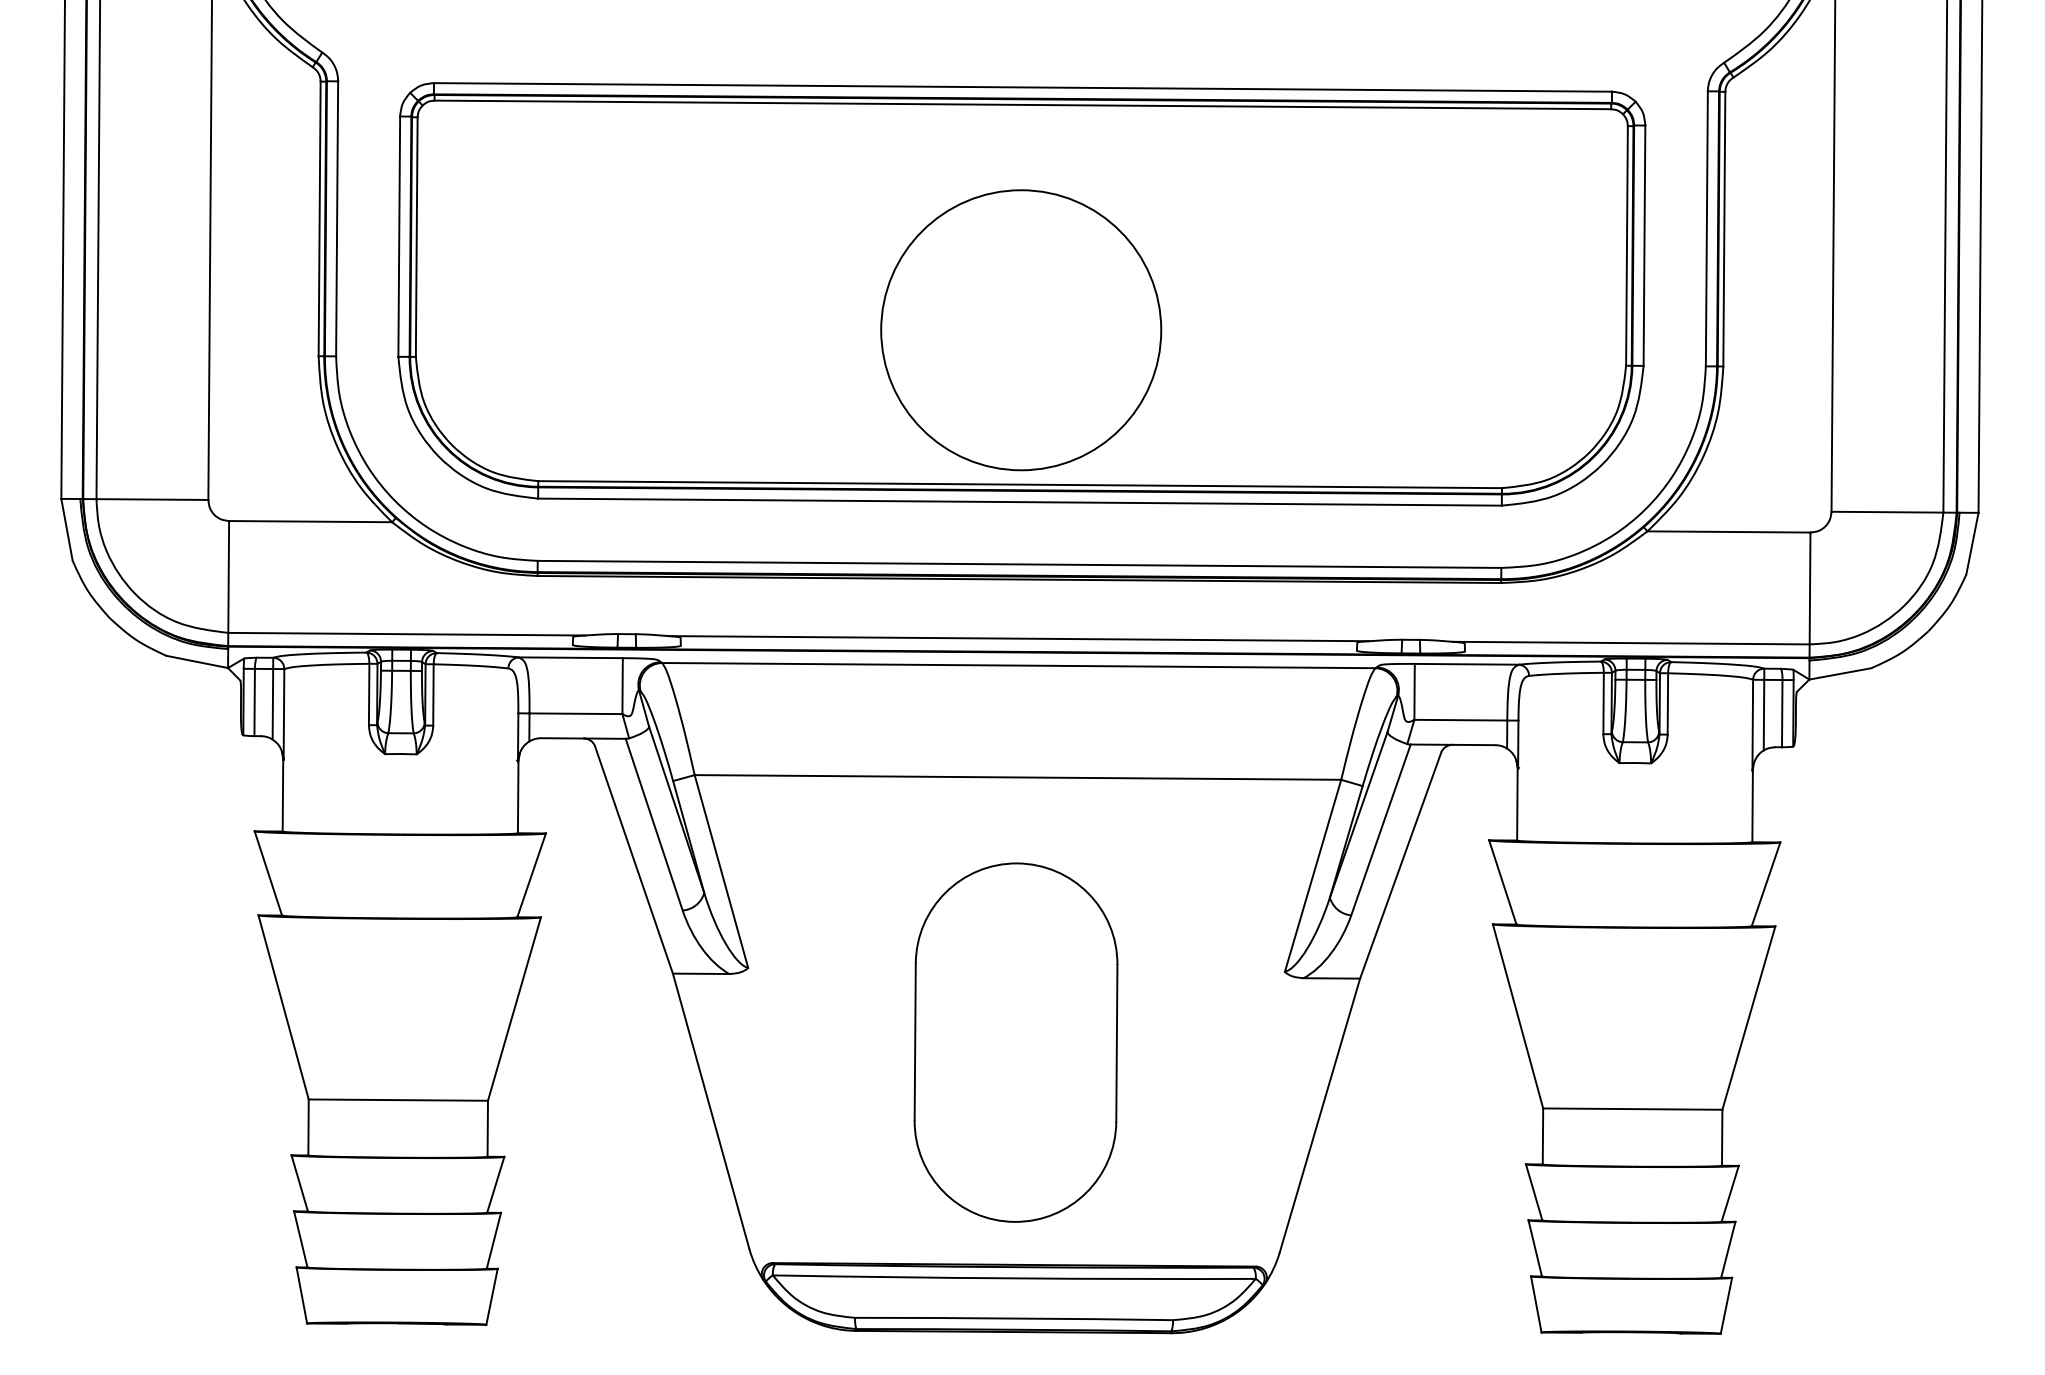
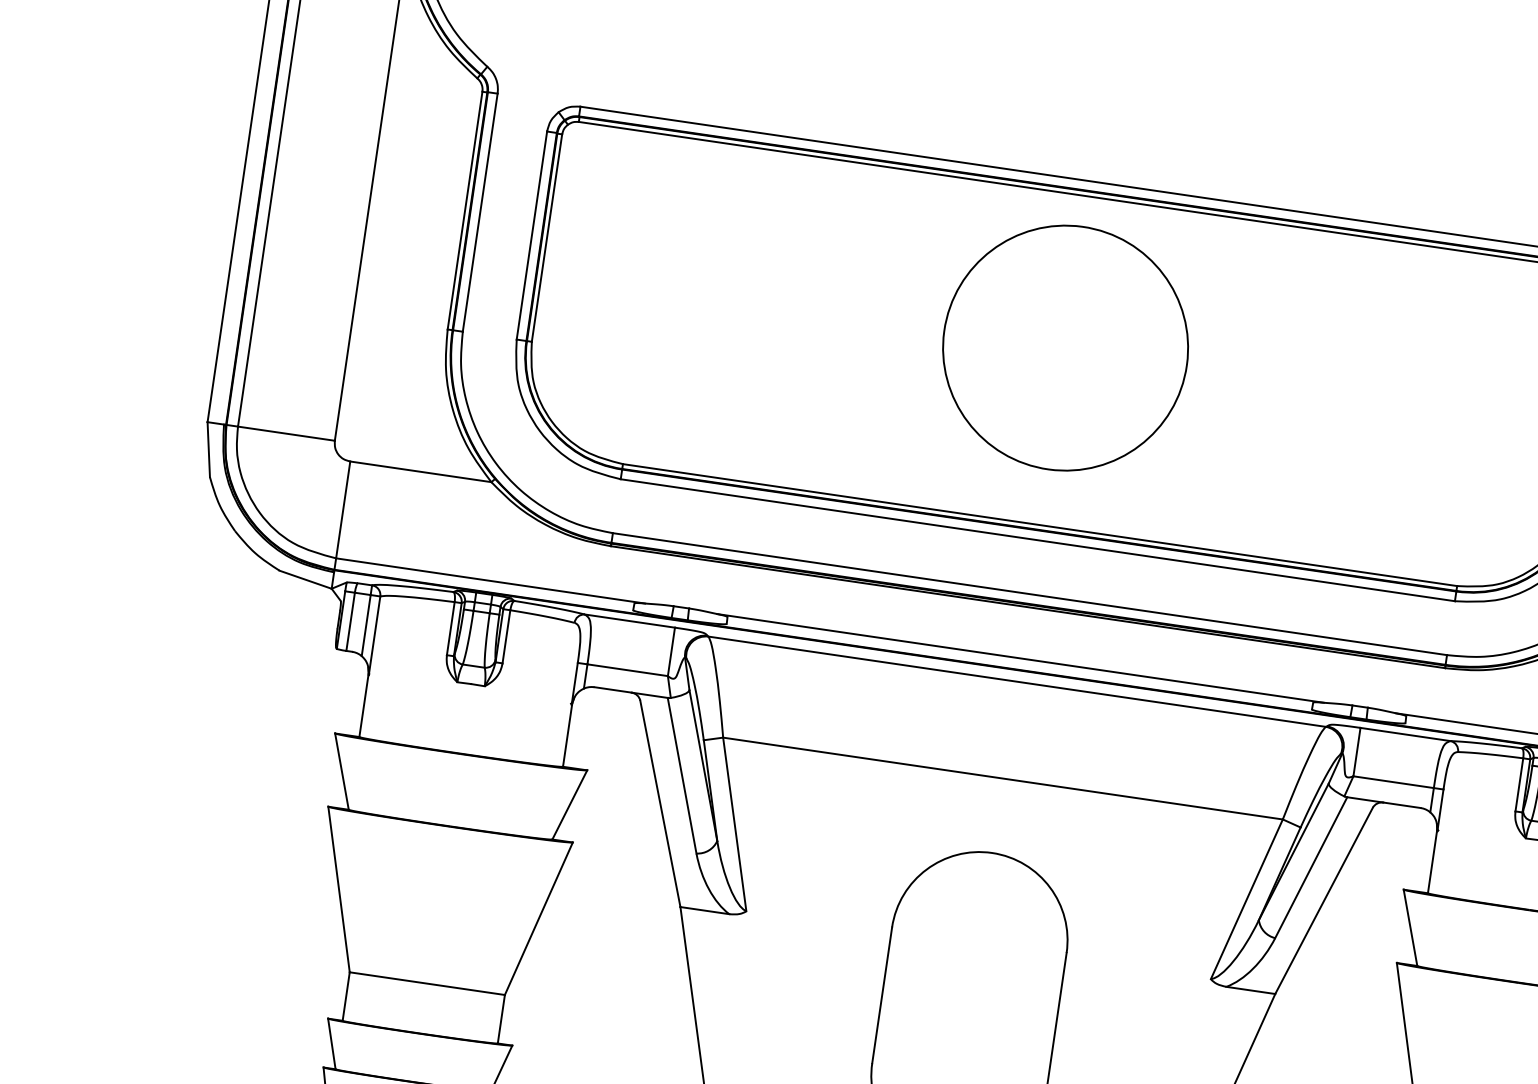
circle: (1021, 330) -> (1065, 348), moved

